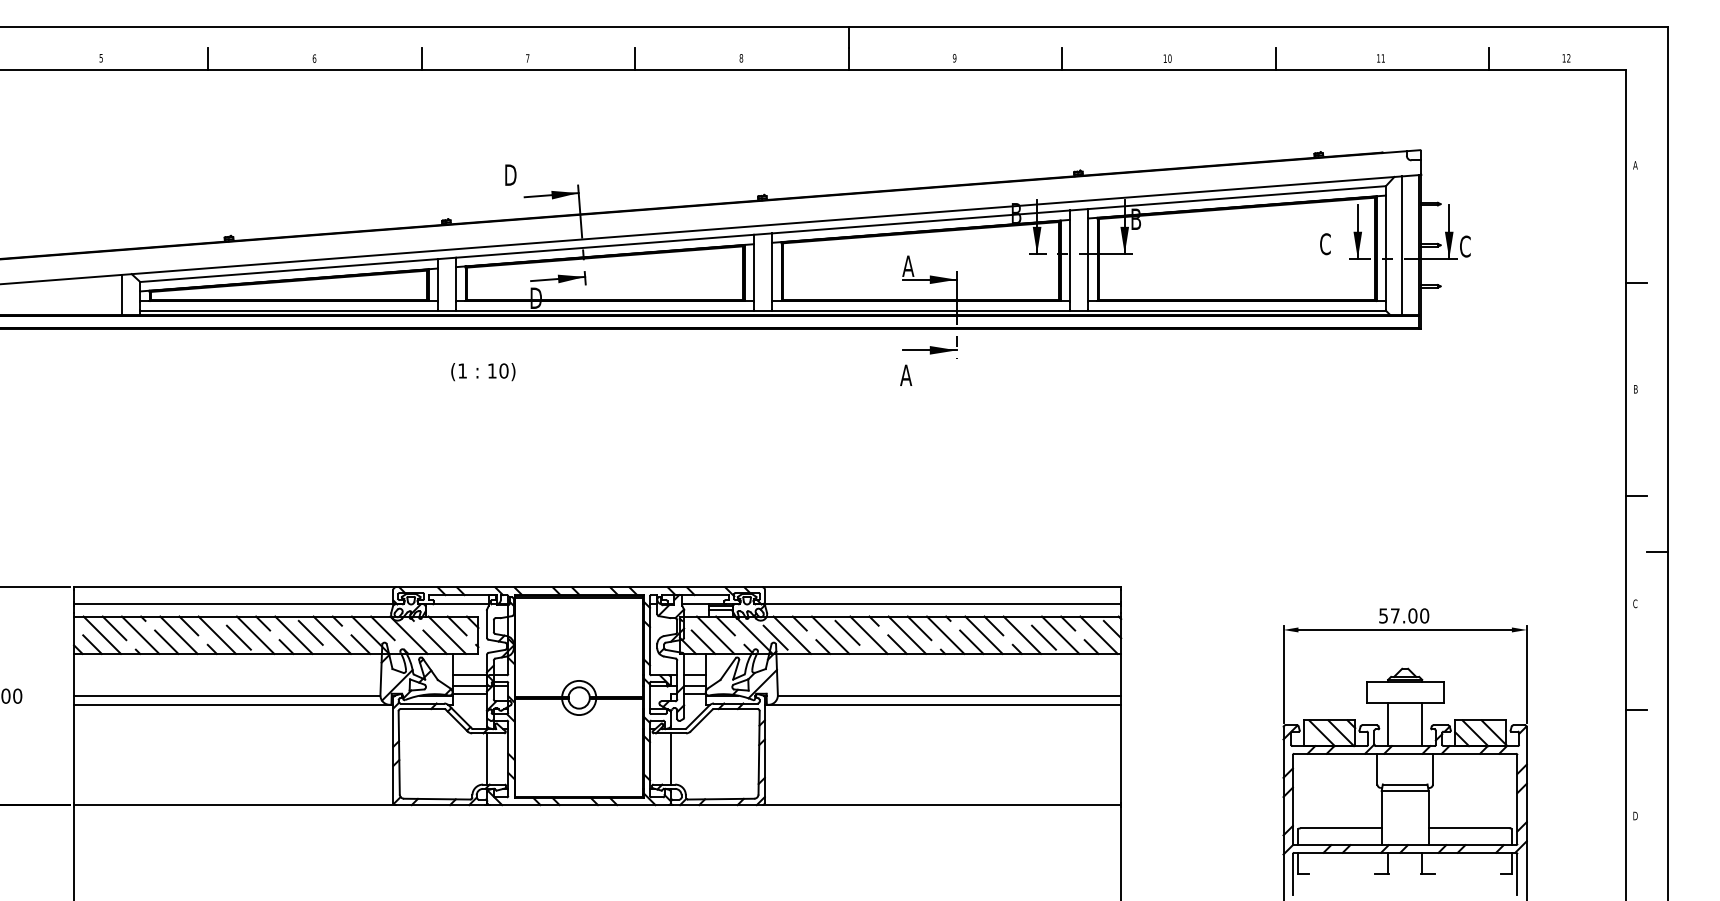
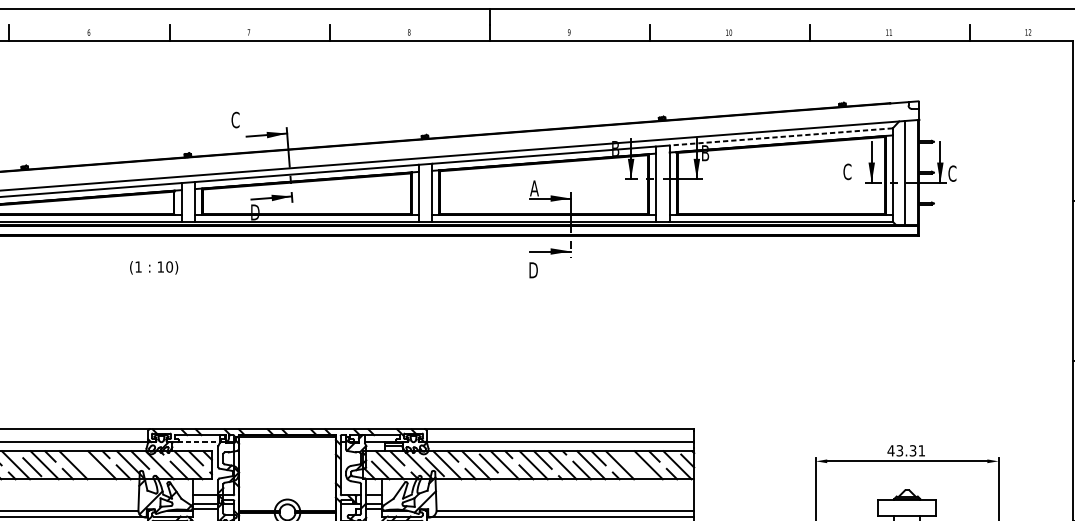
text: (510, 175) -> (235, 120), D -> C
line: (1236, 197) -> (780, 136), solid -> dashed
text: (483, 372) -> (154, 268), moved
text: (906, 374) -> (533, 269), A -> D
line: (460, 604) -> (198, 442), solid -> dashed
text: (1403, 615) -> (906, 450), 57.00 -> 43.31
line: (310, 632) -> (85, 463), removed
line: (1043, 637) -> (635, 466), removed

